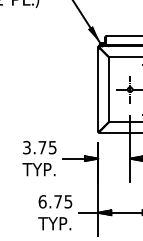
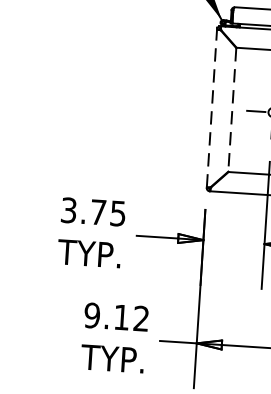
line: (98, 89) -> (212, 108), solid -> dashed
line: (108, 90) -> (231, 111), solid -> dashed
text: (55, 201) -> (116, 316), 6.75 -> 9.12

